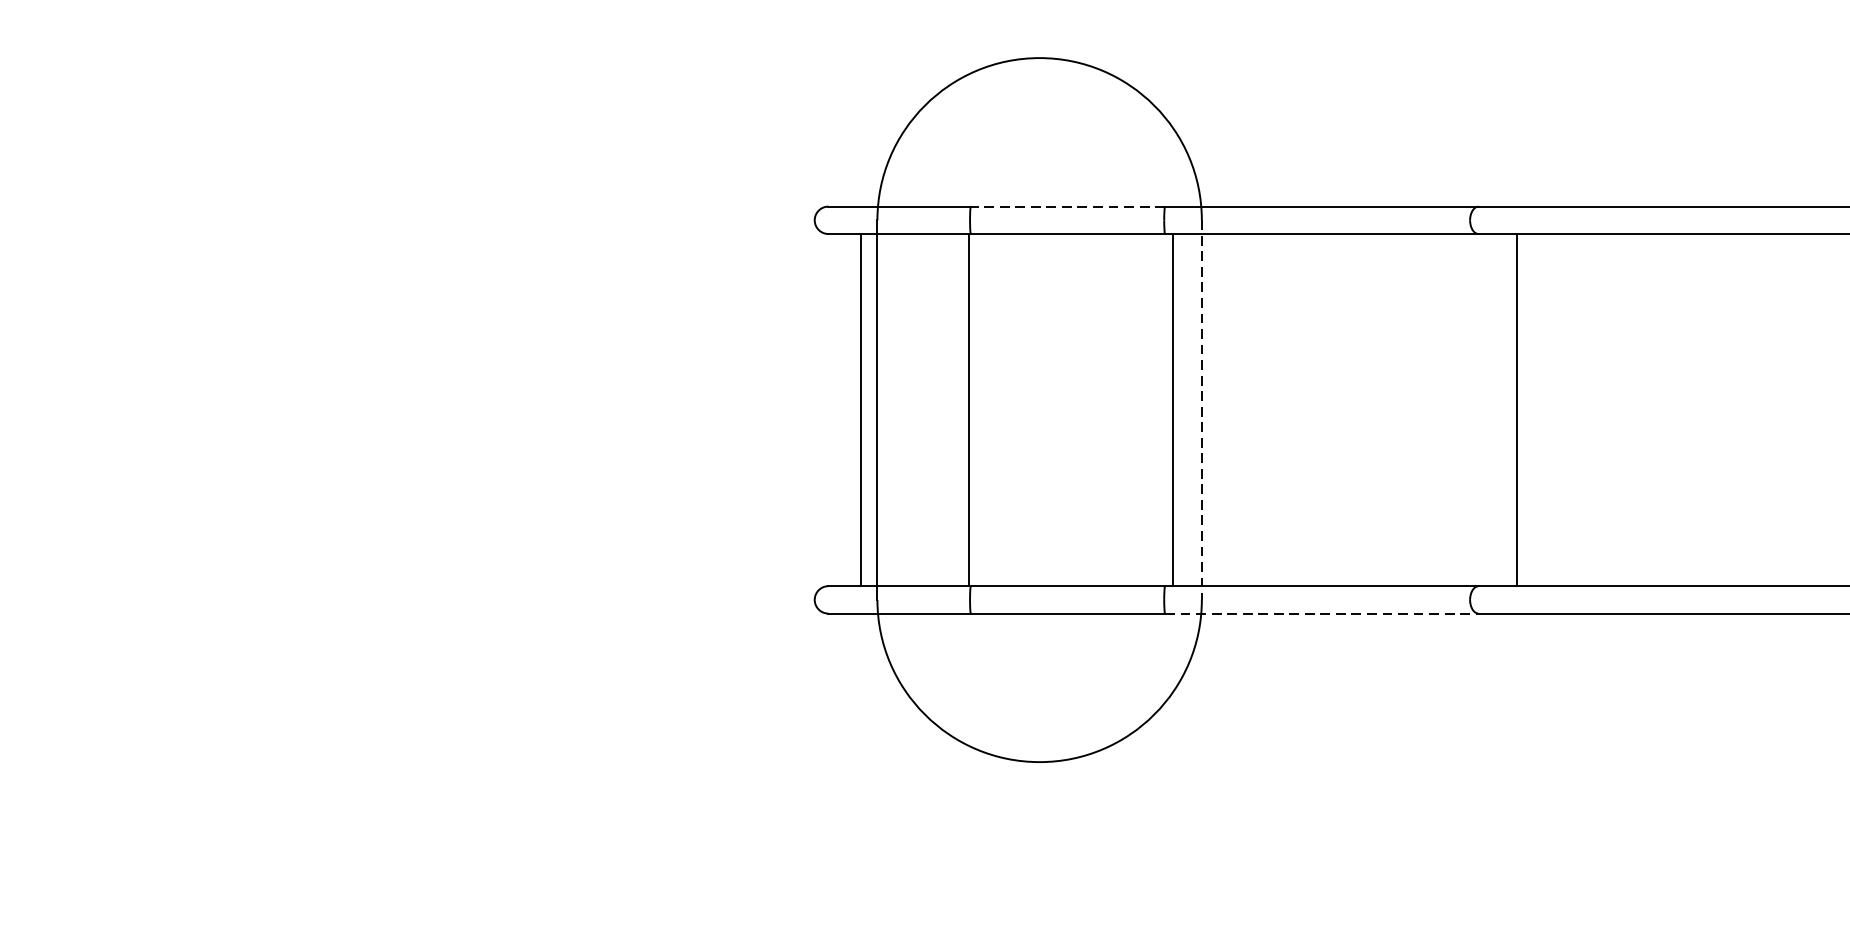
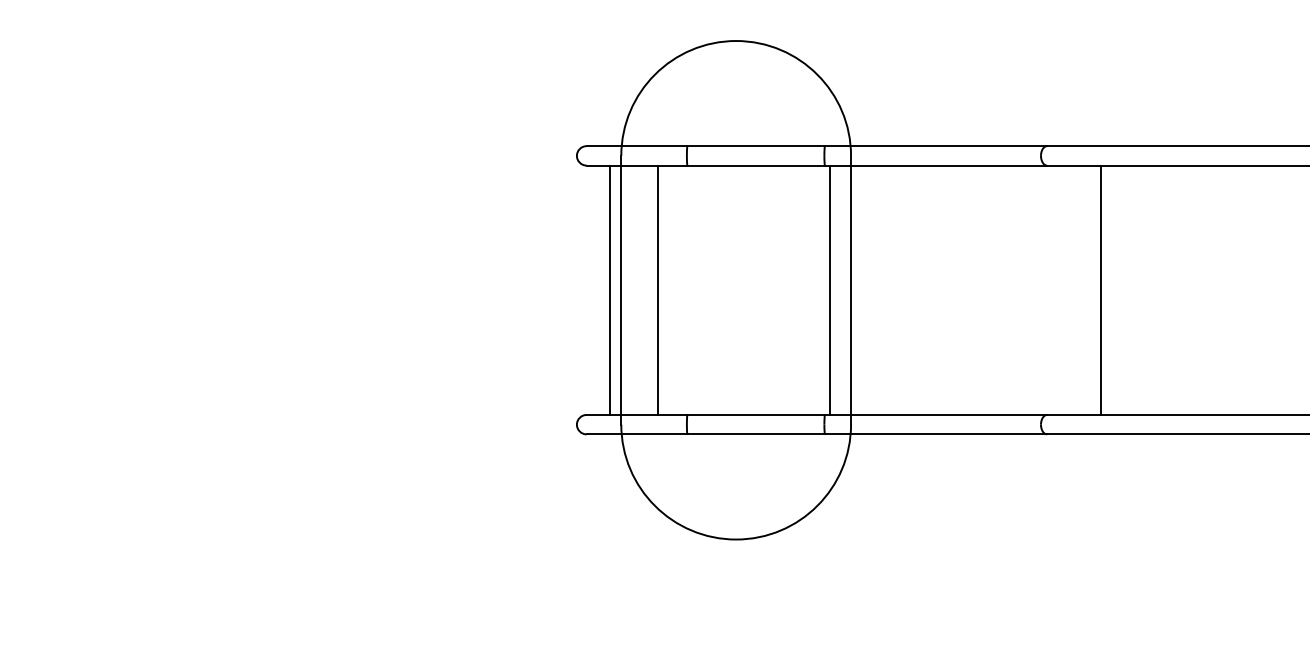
line: (1068, 207) -> (756, 146), dashed -> solid
line: (969, 410) -> (658, 290), moved
line: (1202, 410) -> (851, 290), dashed -> solid
line: (1517, 410) -> (1101, 290), moved
line: (1321, 613) -> (935, 434), dashed -> solid

